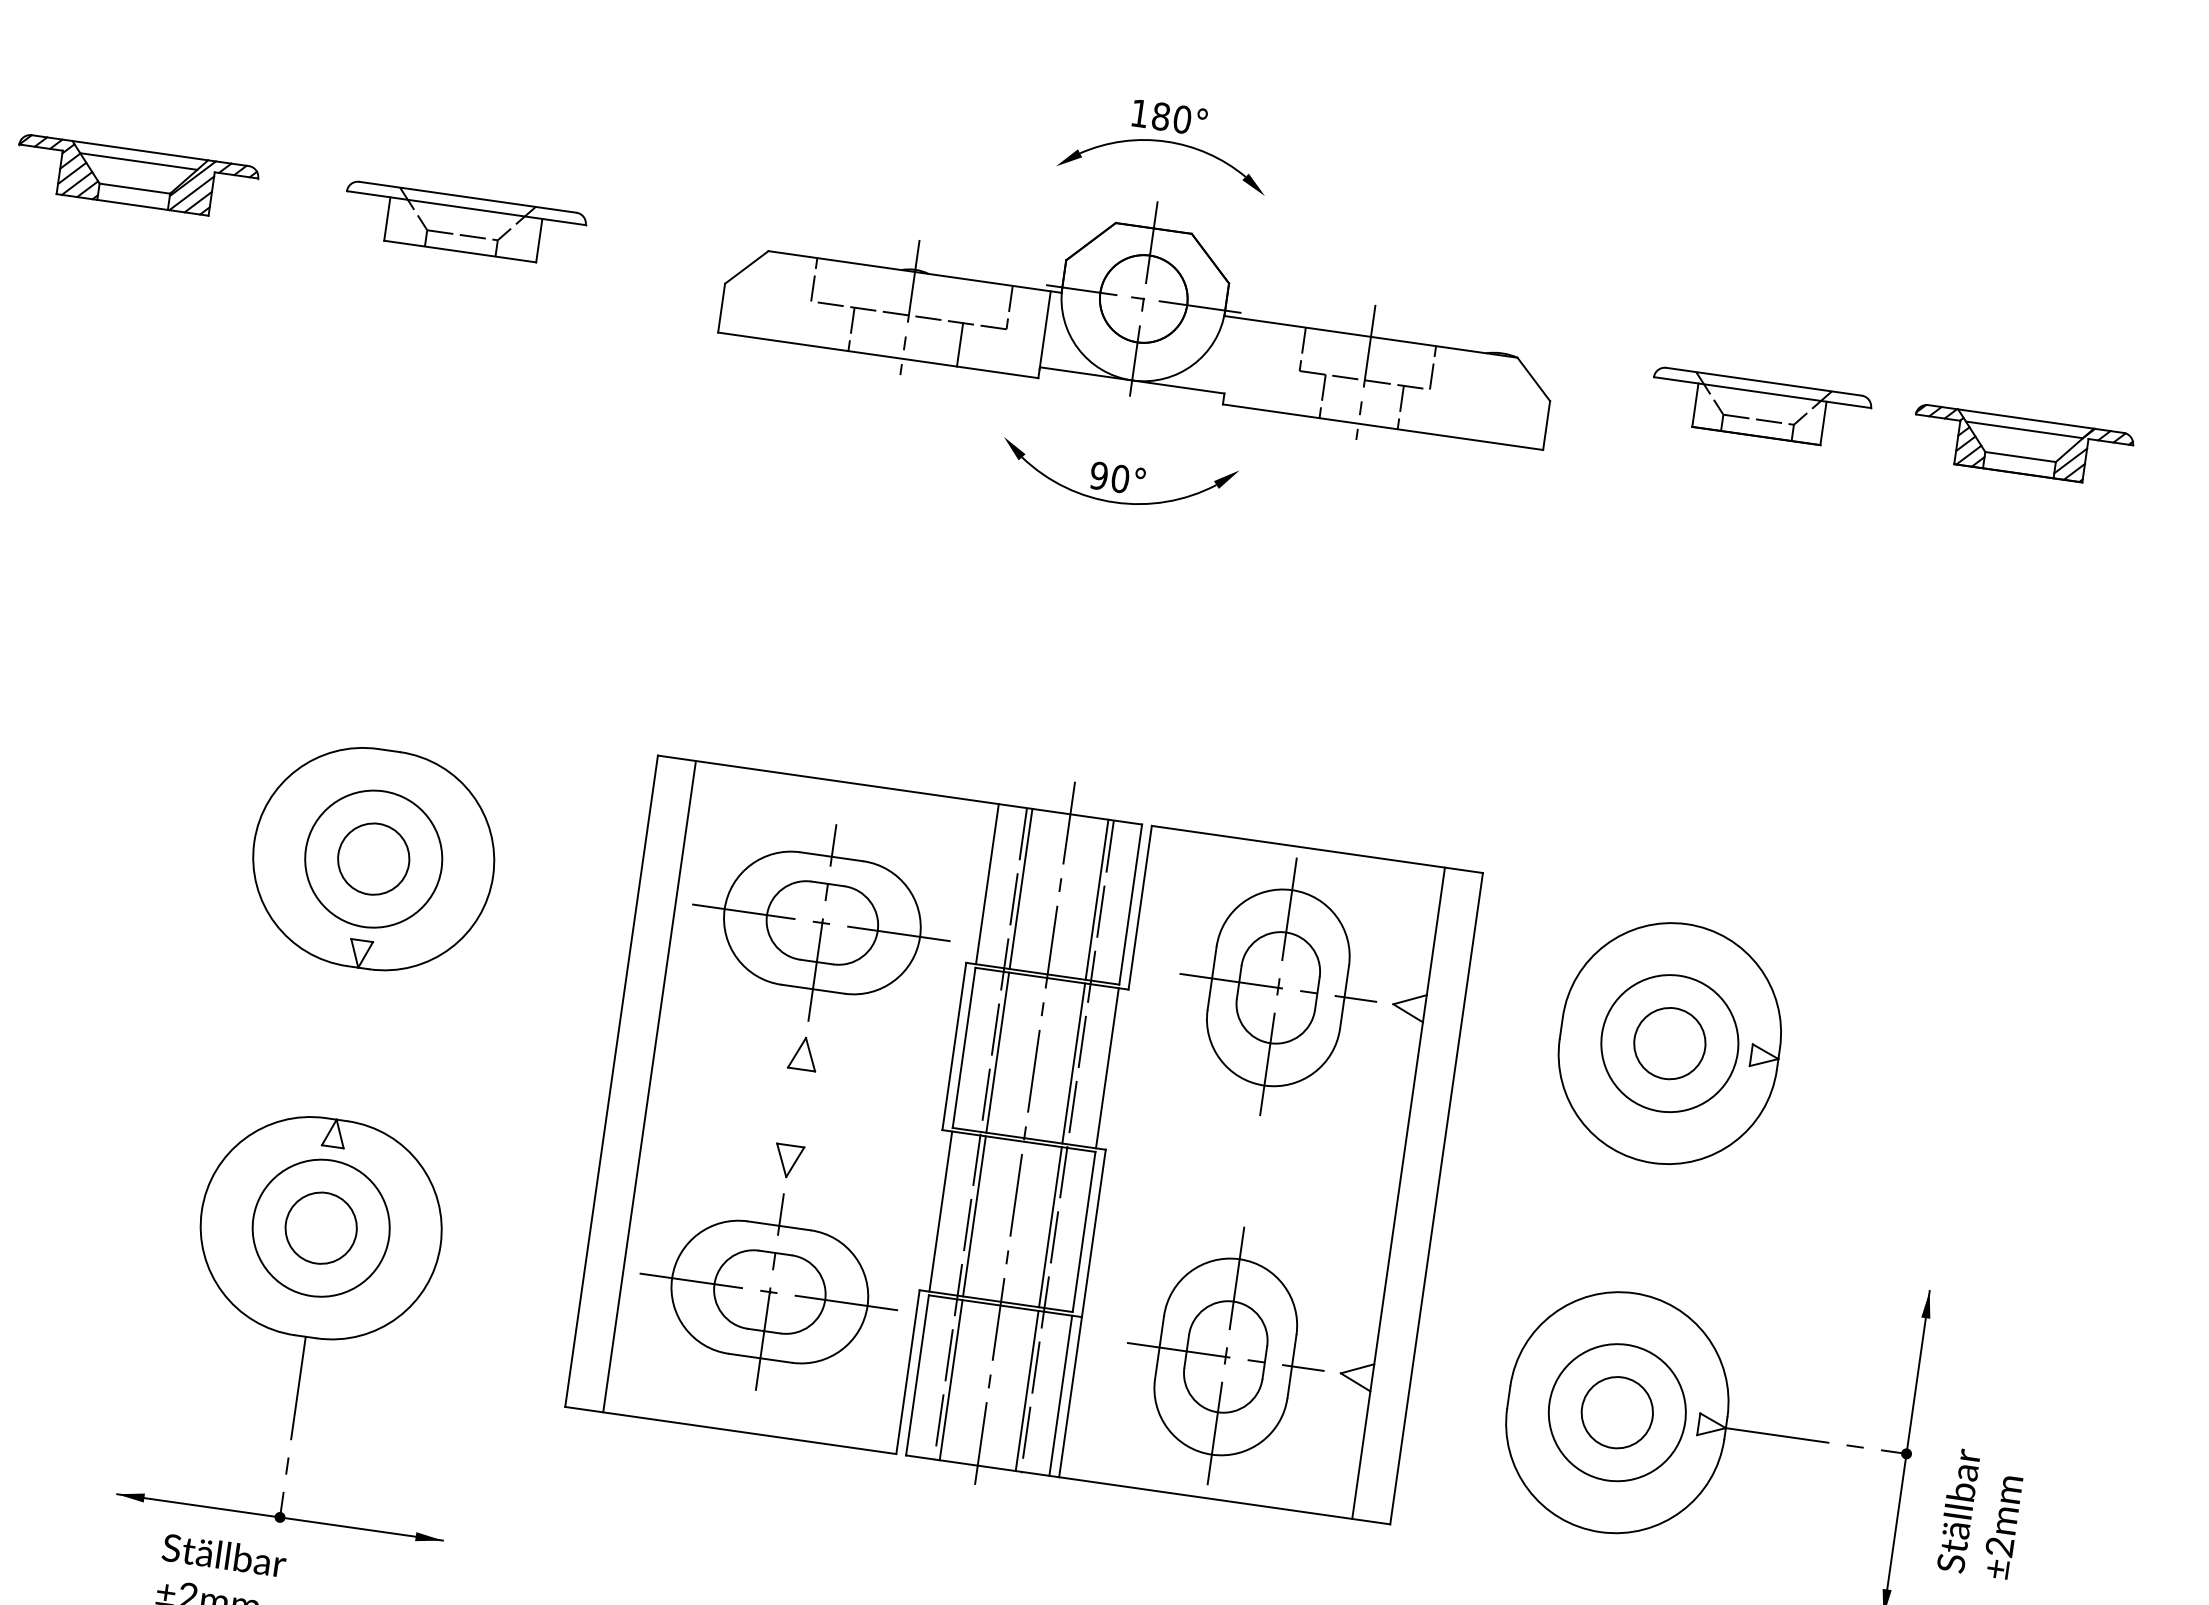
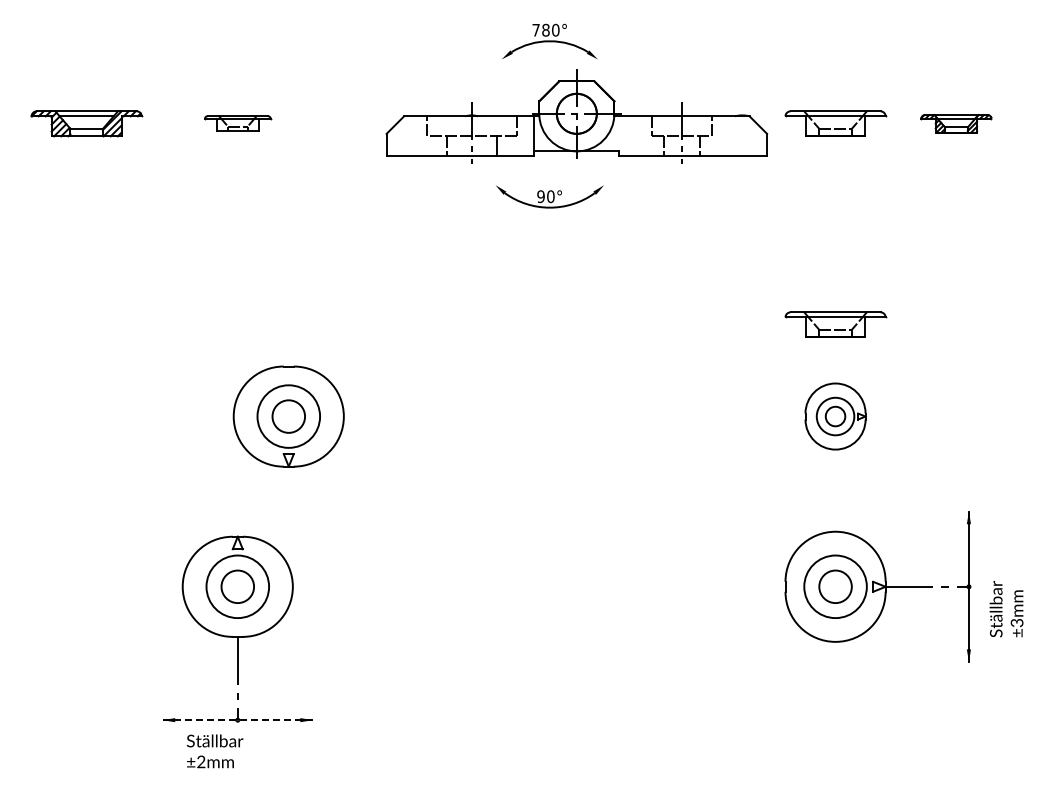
text: (1138, 113) -> (535, 30), 180° -> 780°
part: (463, 223) -> (237, 123), size x0.6
part: (1142, 304) -> (576, 116), moved
part: (2022, 445) -> (956, 123), size x0.7
part: (1698, 843) -> (835, 324), added
part: (373, 858) -> (288, 416), moved
part: (1669, 1043) -> (835, 416), size x0.6
part: (1024, 1132) -> (549, 498), removed
line: (281, 1518) -> (238, 720), solid -> dashed
text: (2004, 1548) -> (1019, 623), ±2mm -> ±3mm

